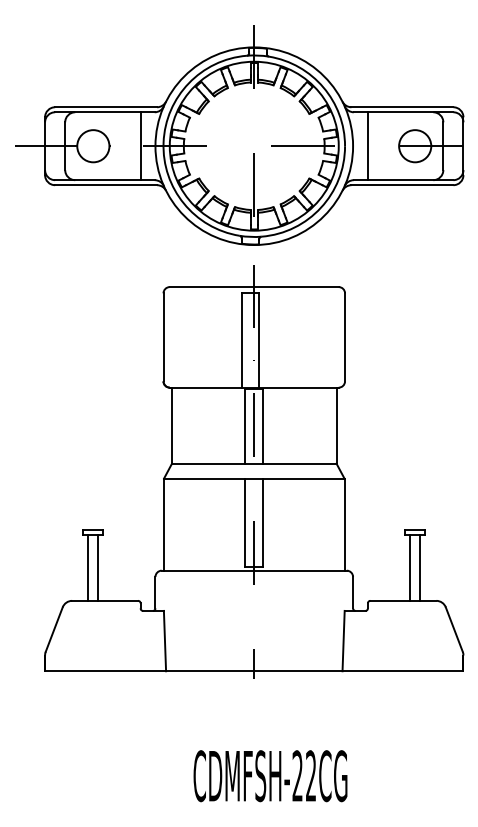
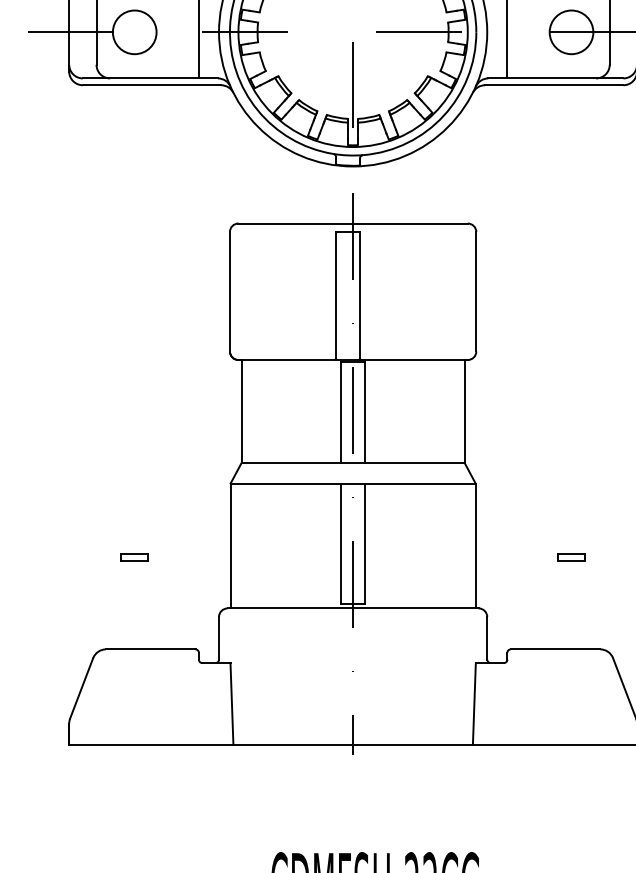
line: (88, 567) -> (128, 604), removed
line: (98, 567) -> (141, 604), removed
line: (410, 567) -> (565, 604), removed
line: (420, 567) -> (578, 604), removed

